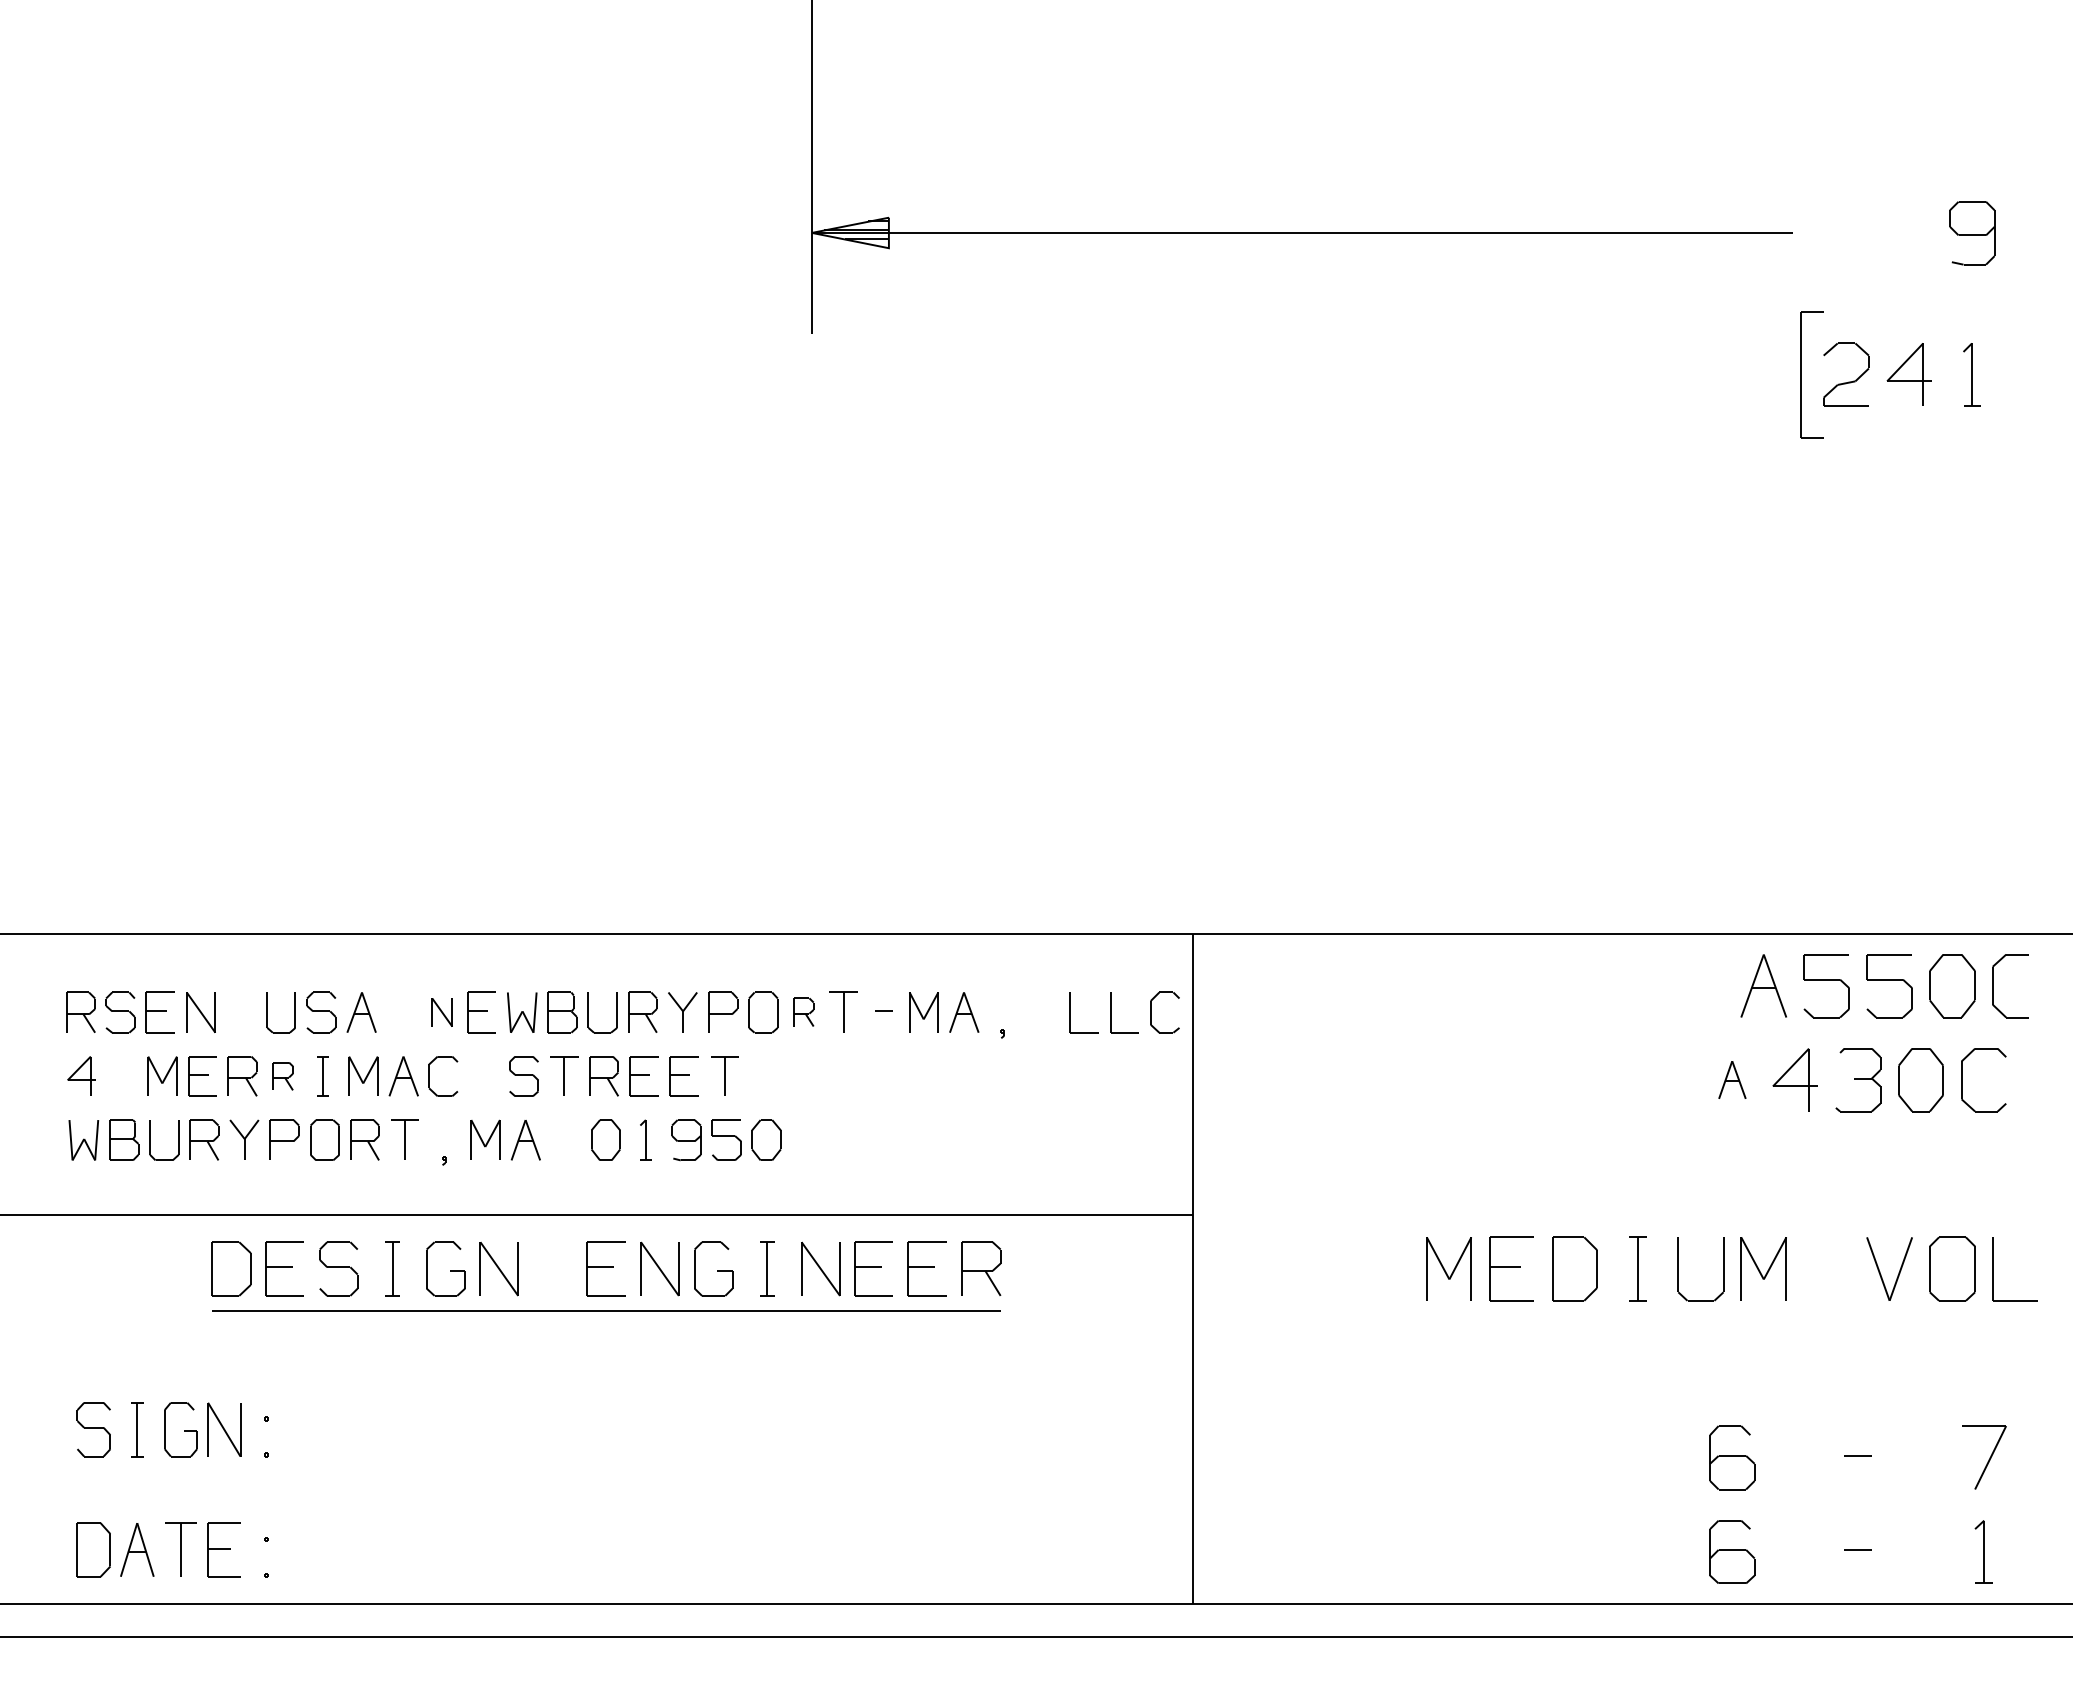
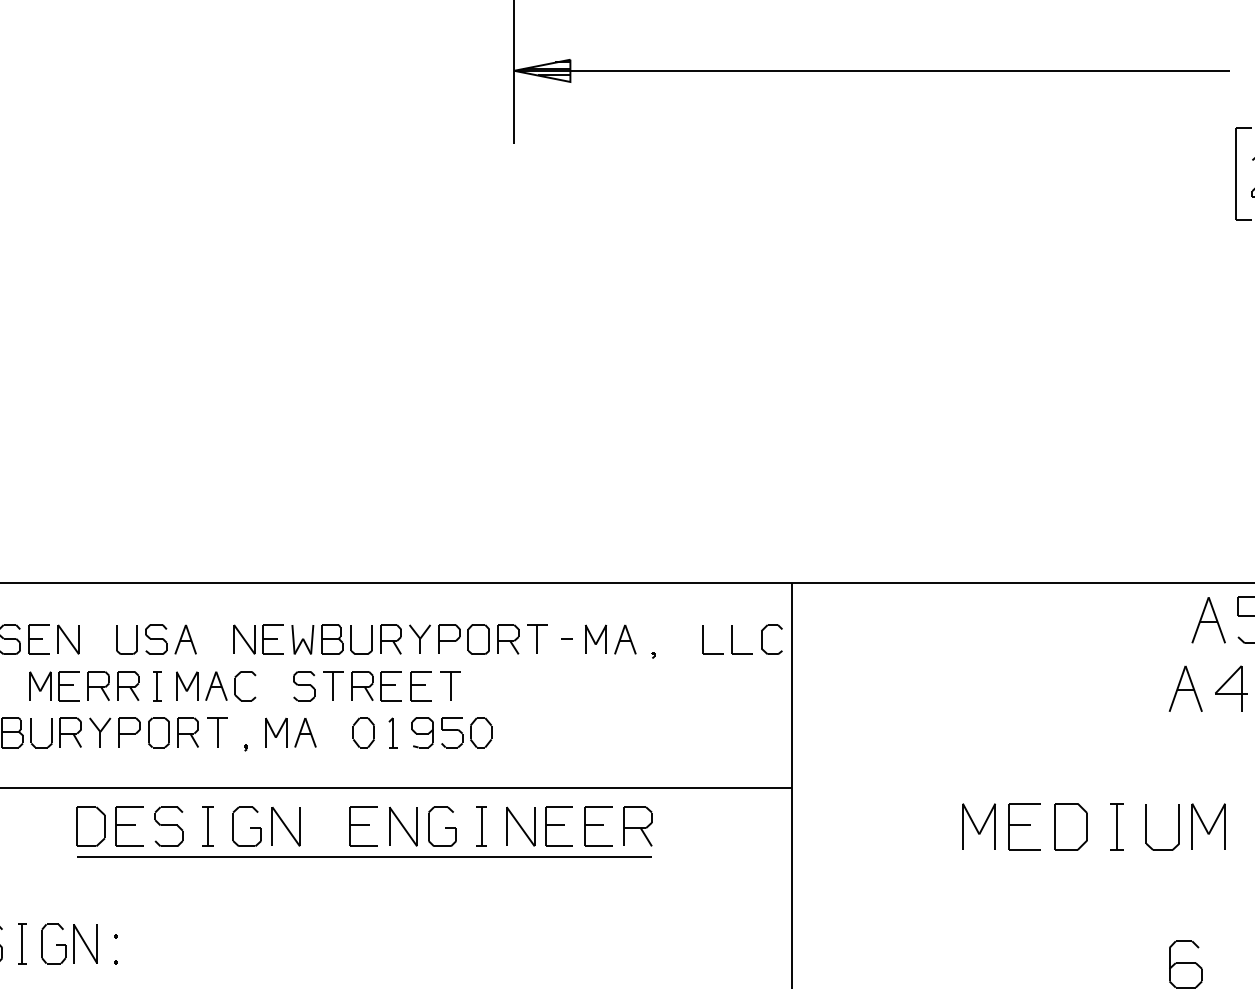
part: (803, 1011) -> (508, 638), size x1.43
part: (442, 1012) -> (244, 639), size x1.43
part: (282, 1076) -> (127, 686), size x1.43
part: (1732, 1079) -> (1185, 688), size x1.67

